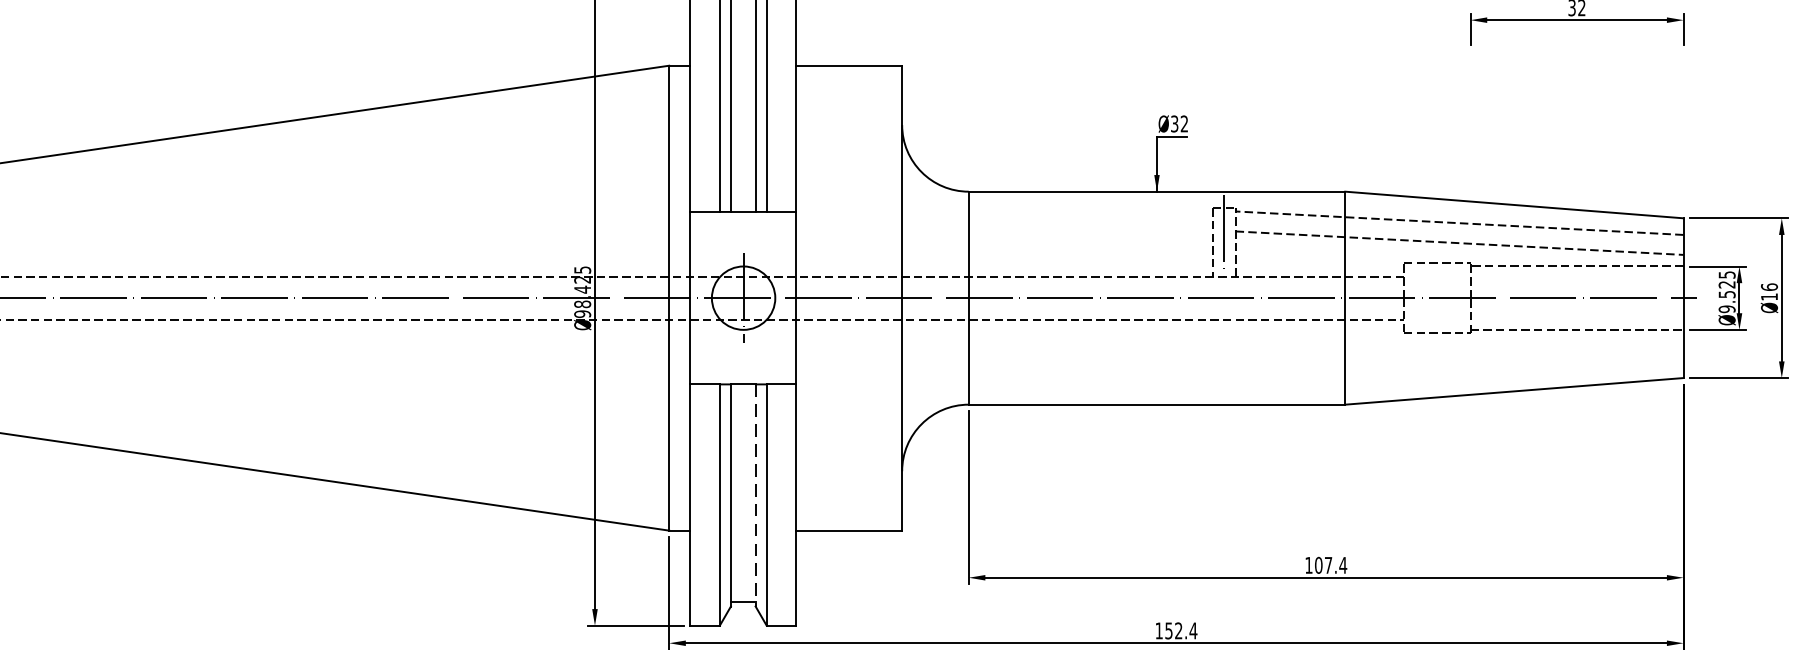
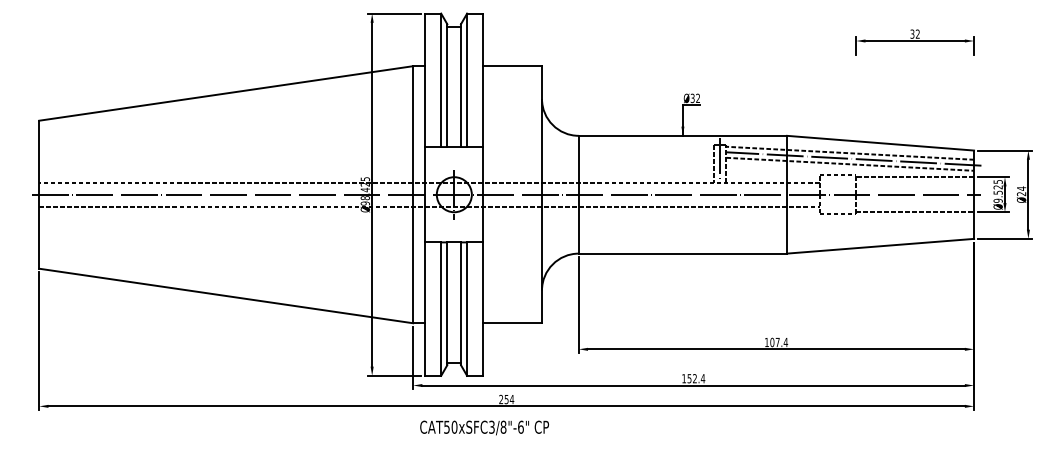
line: (1465, 232) -> (853, 158), added
text: (1769, 292) -> (1021, 191), Ø16 -> Ø24
line: (754, 496) -> (460, 304), dashed -> solid

